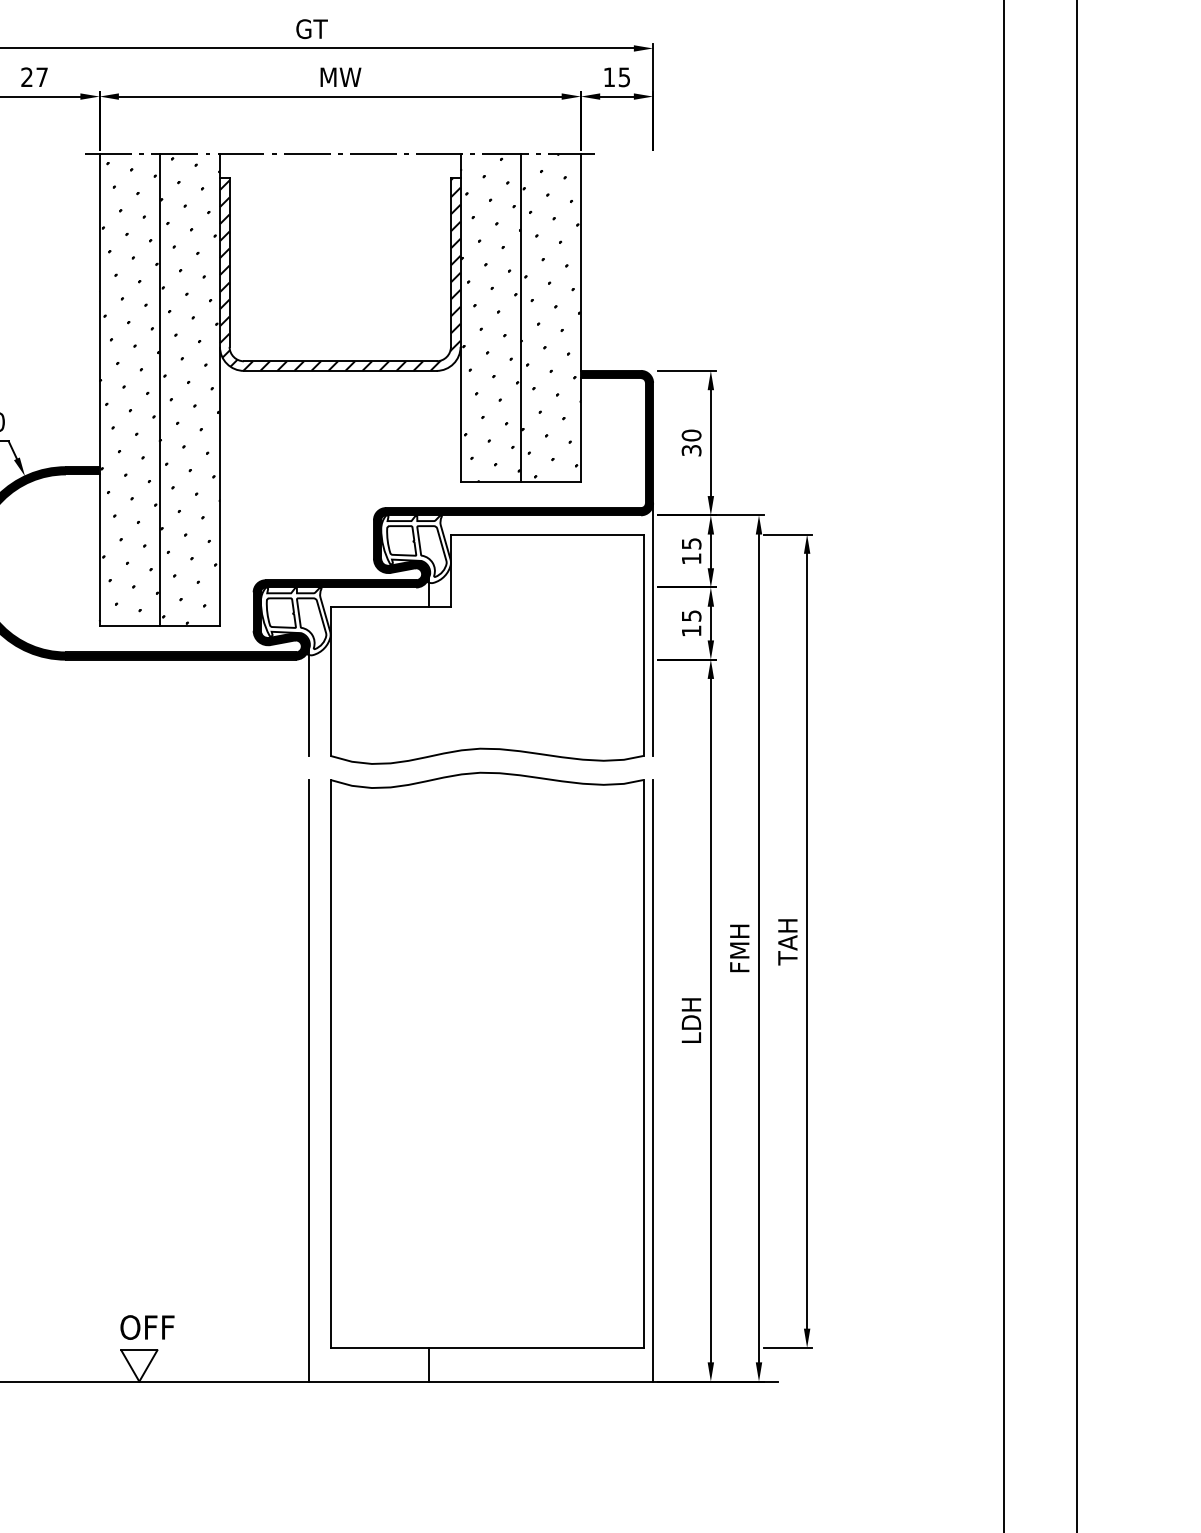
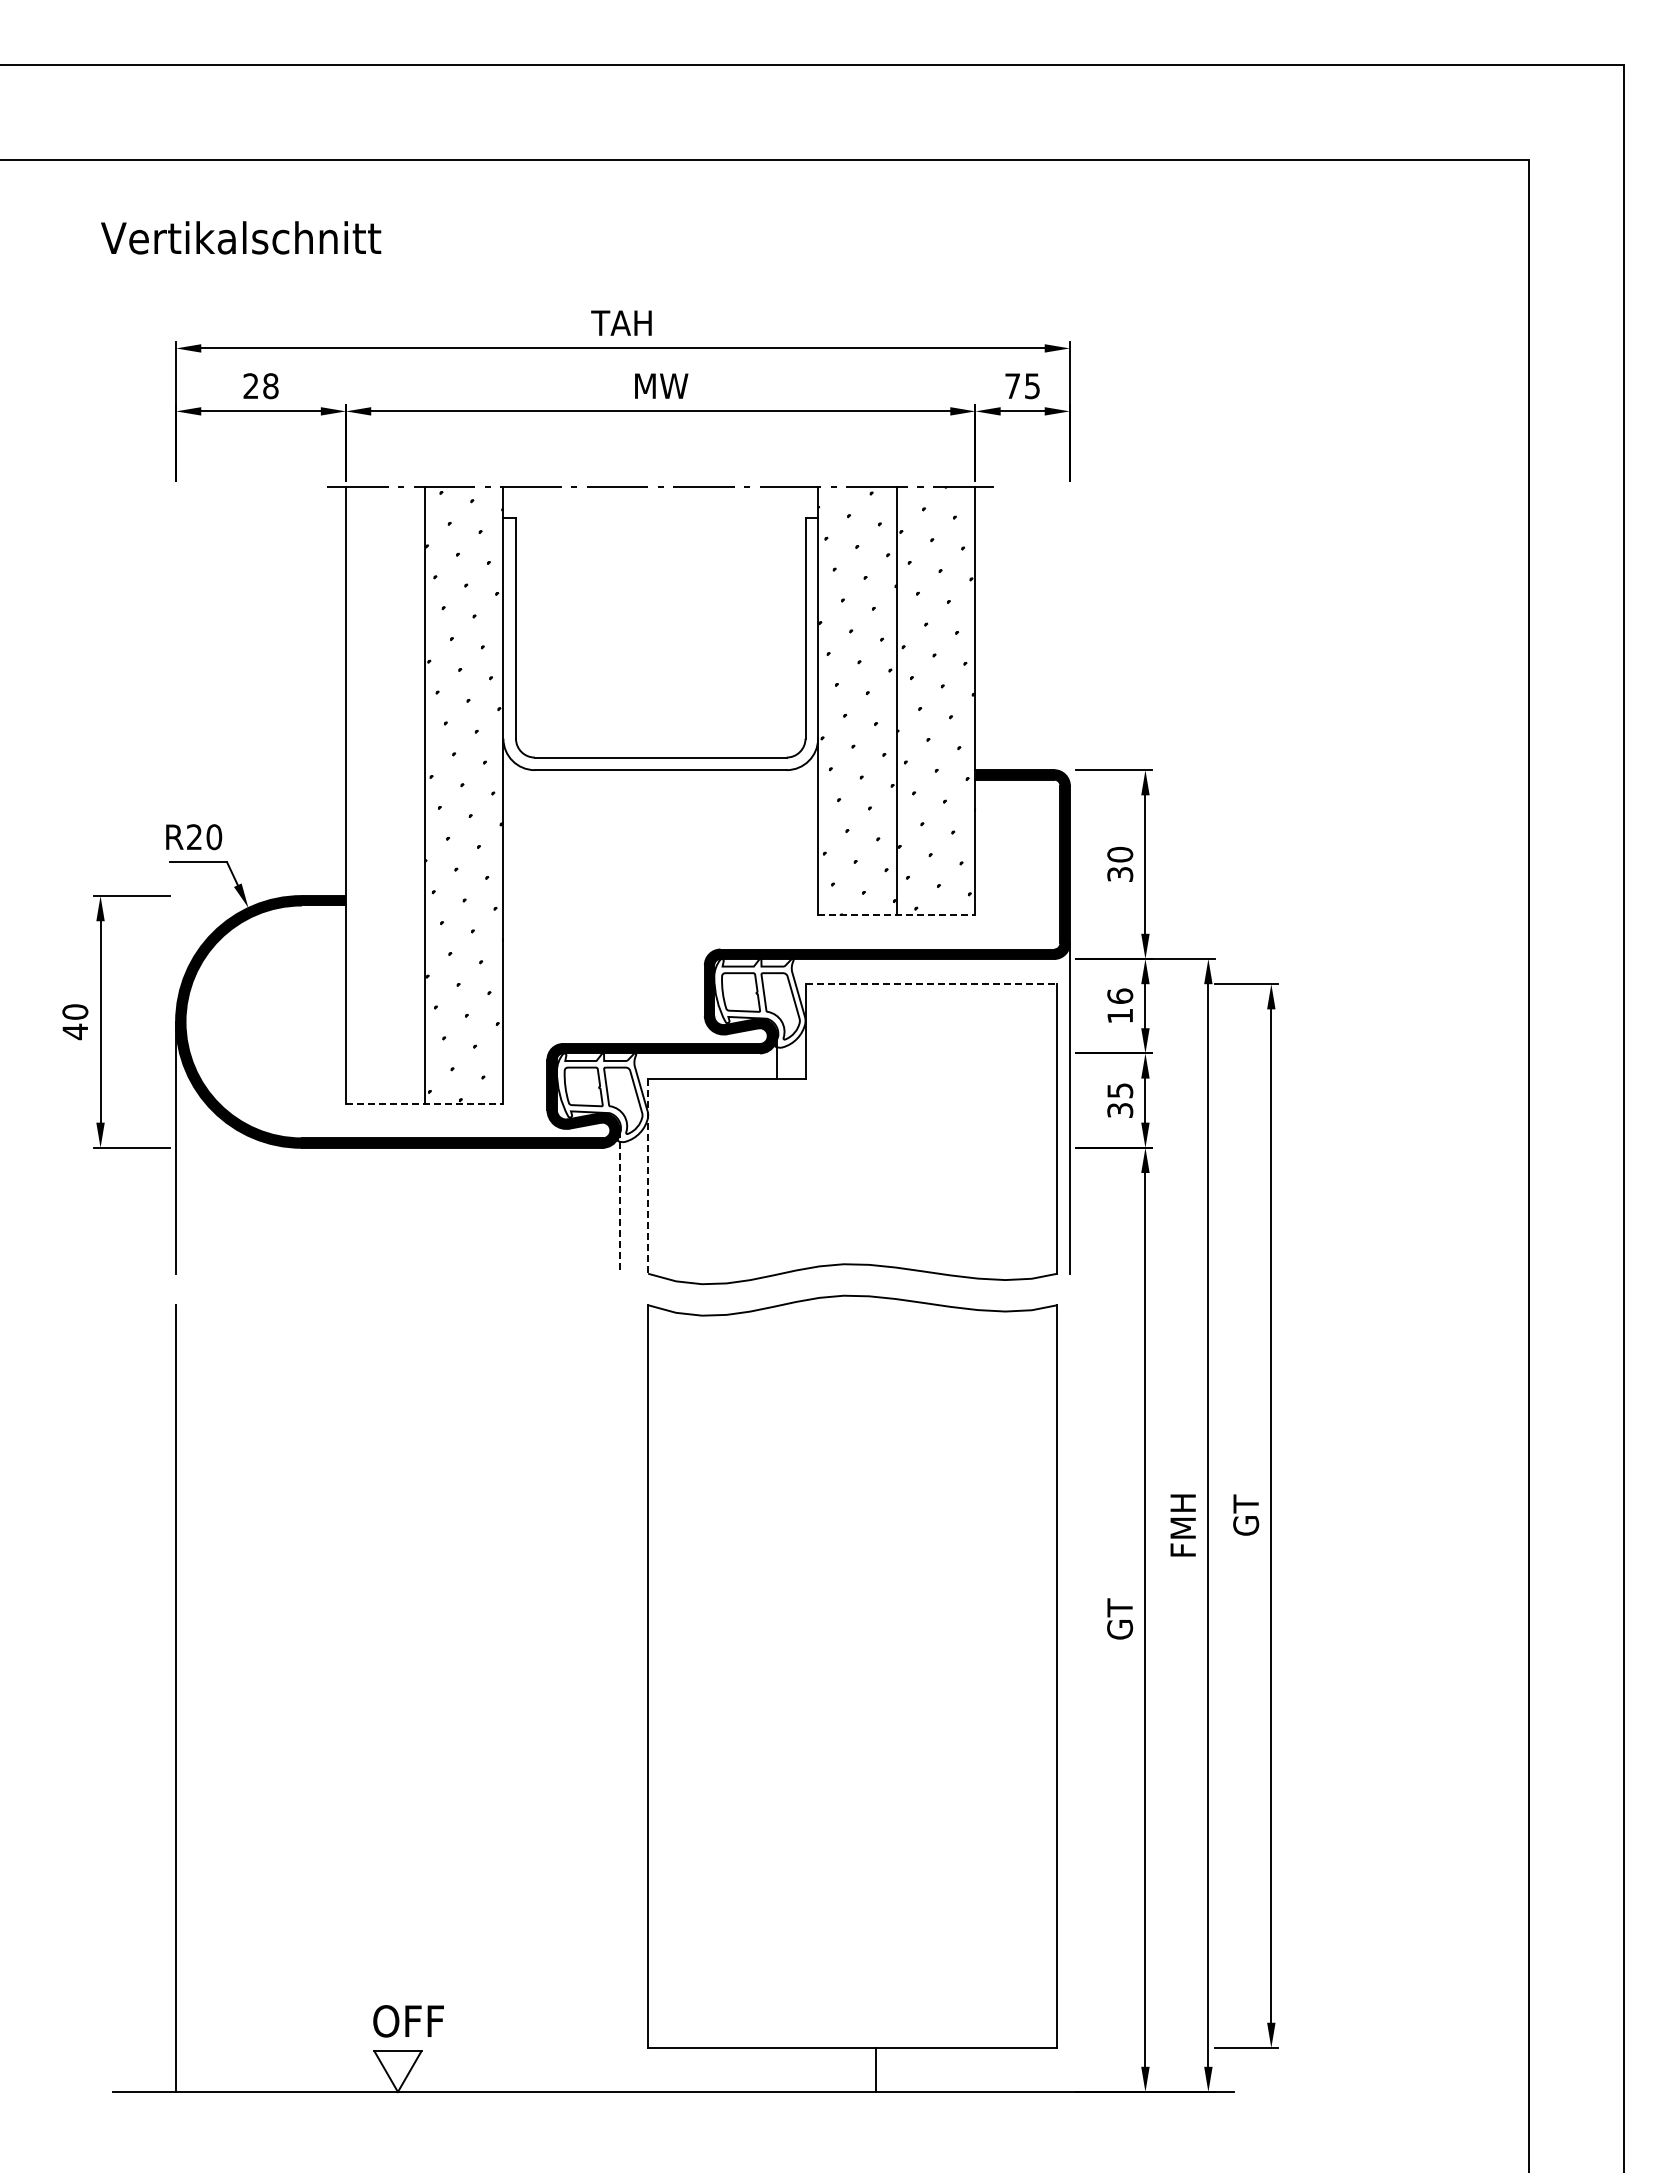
text: (310, 29) -> (621, 323), GT -> TAH
text: (609, 76) -> (1012, 385), 15 -> 75
text: (41, 77) -> (270, 386), 27 -> 28
hatch: (340, 274) -> (660, 644), removed
hatch: (129, 391) -> (385, 797), removed
line: (520, 481) -> (896, 914), solid -> dashed
line: (547, 534) -> (931, 984), solid -> dashed
text: (691, 543) -> (1120, 995), 15 -> 16
line: (159, 625) -> (424, 1103), solid -> dashed
text: (691, 631) -> (1120, 1110), 15 -> 35
line: (330, 681) -> (648, 1176), solid -> dashed
line: (308, 701) -> (619, 1202), solid -> dashed
text: (788, 942) -> (1246, 1517), TAH -> GT
text: (691, 1020) -> (1120, 1619), LDH -> GT
line: (308, 1080) -> (619, 1698), removed
line: (652, 1080) -> (1069, 1698), removed
line: (429, 1364) -> (876, 2069), moved

